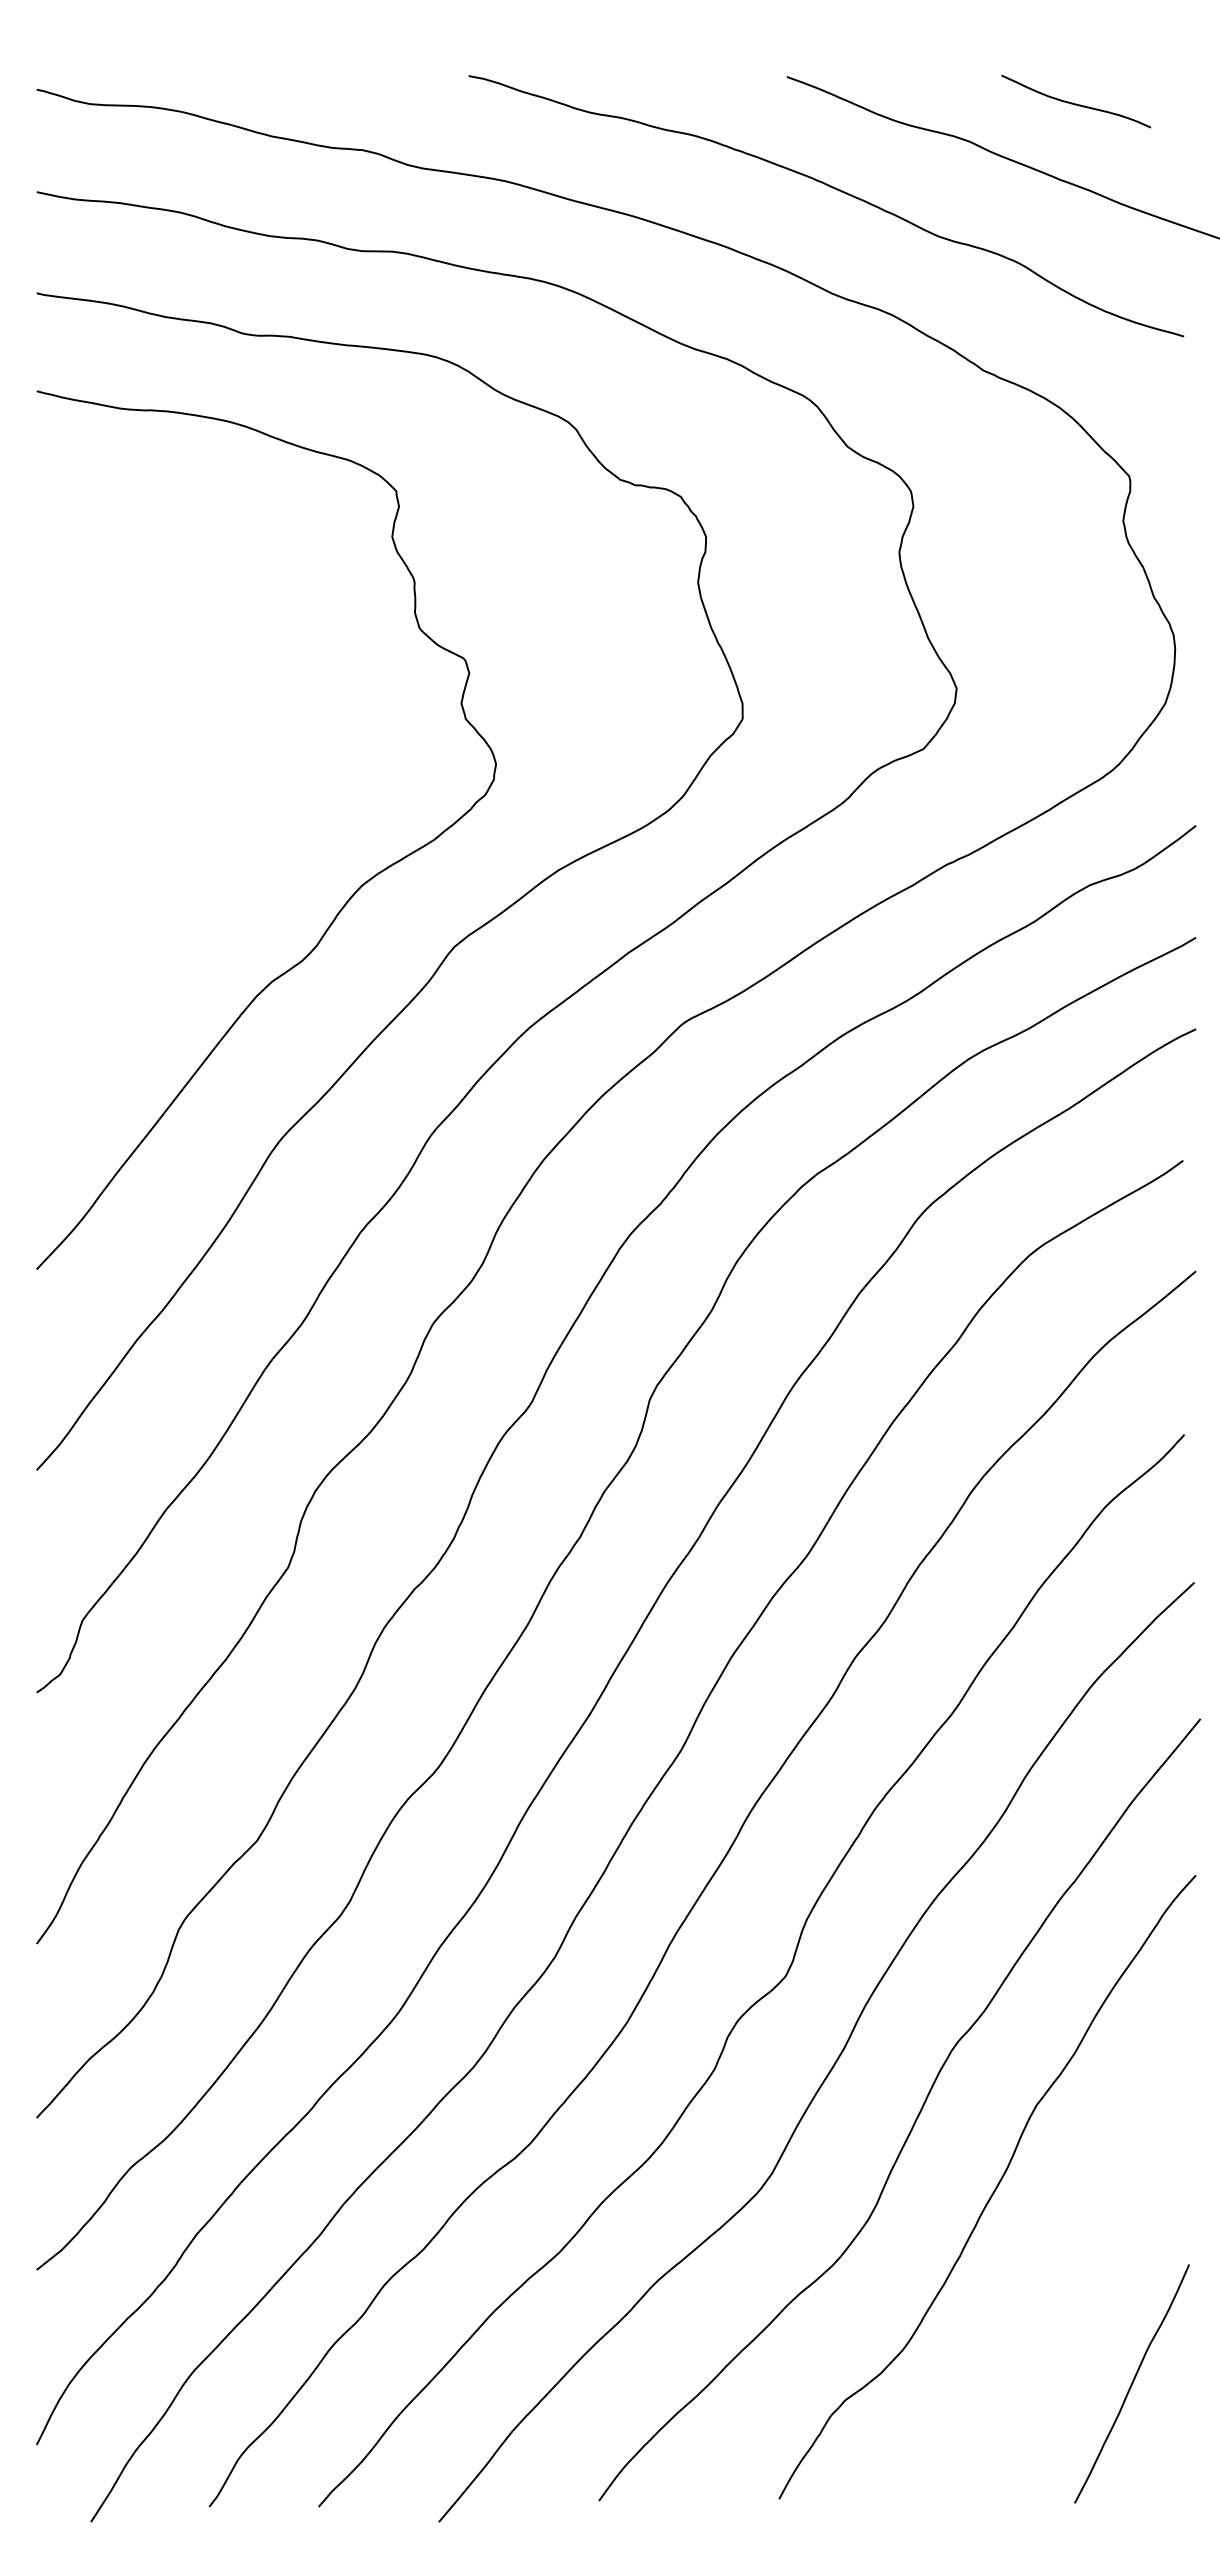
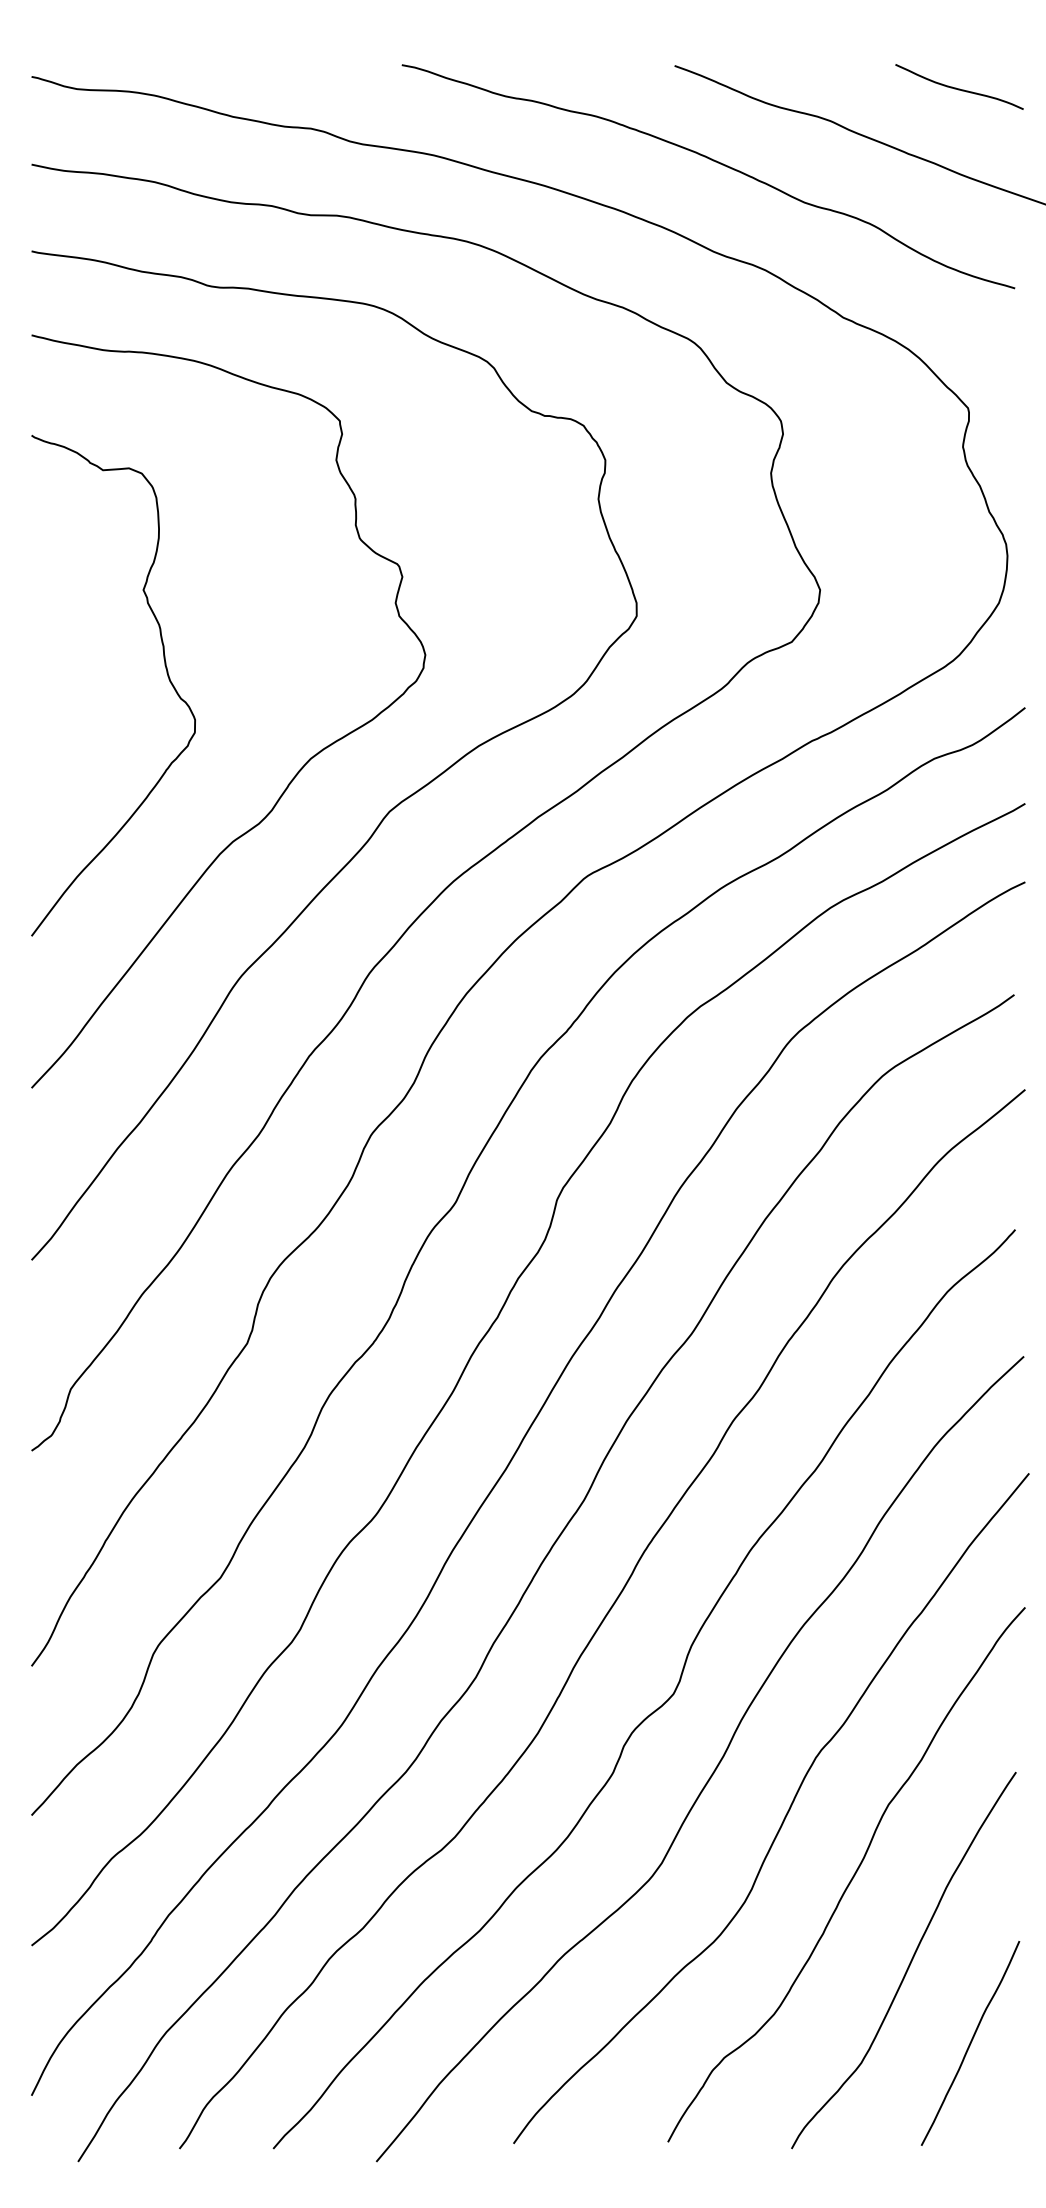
curve: (1076, 103) -> (959, 88), moved
curve: (194, 786) -> (166, 674), added
curve: (1061, 2288) -> (910, 1961), added

